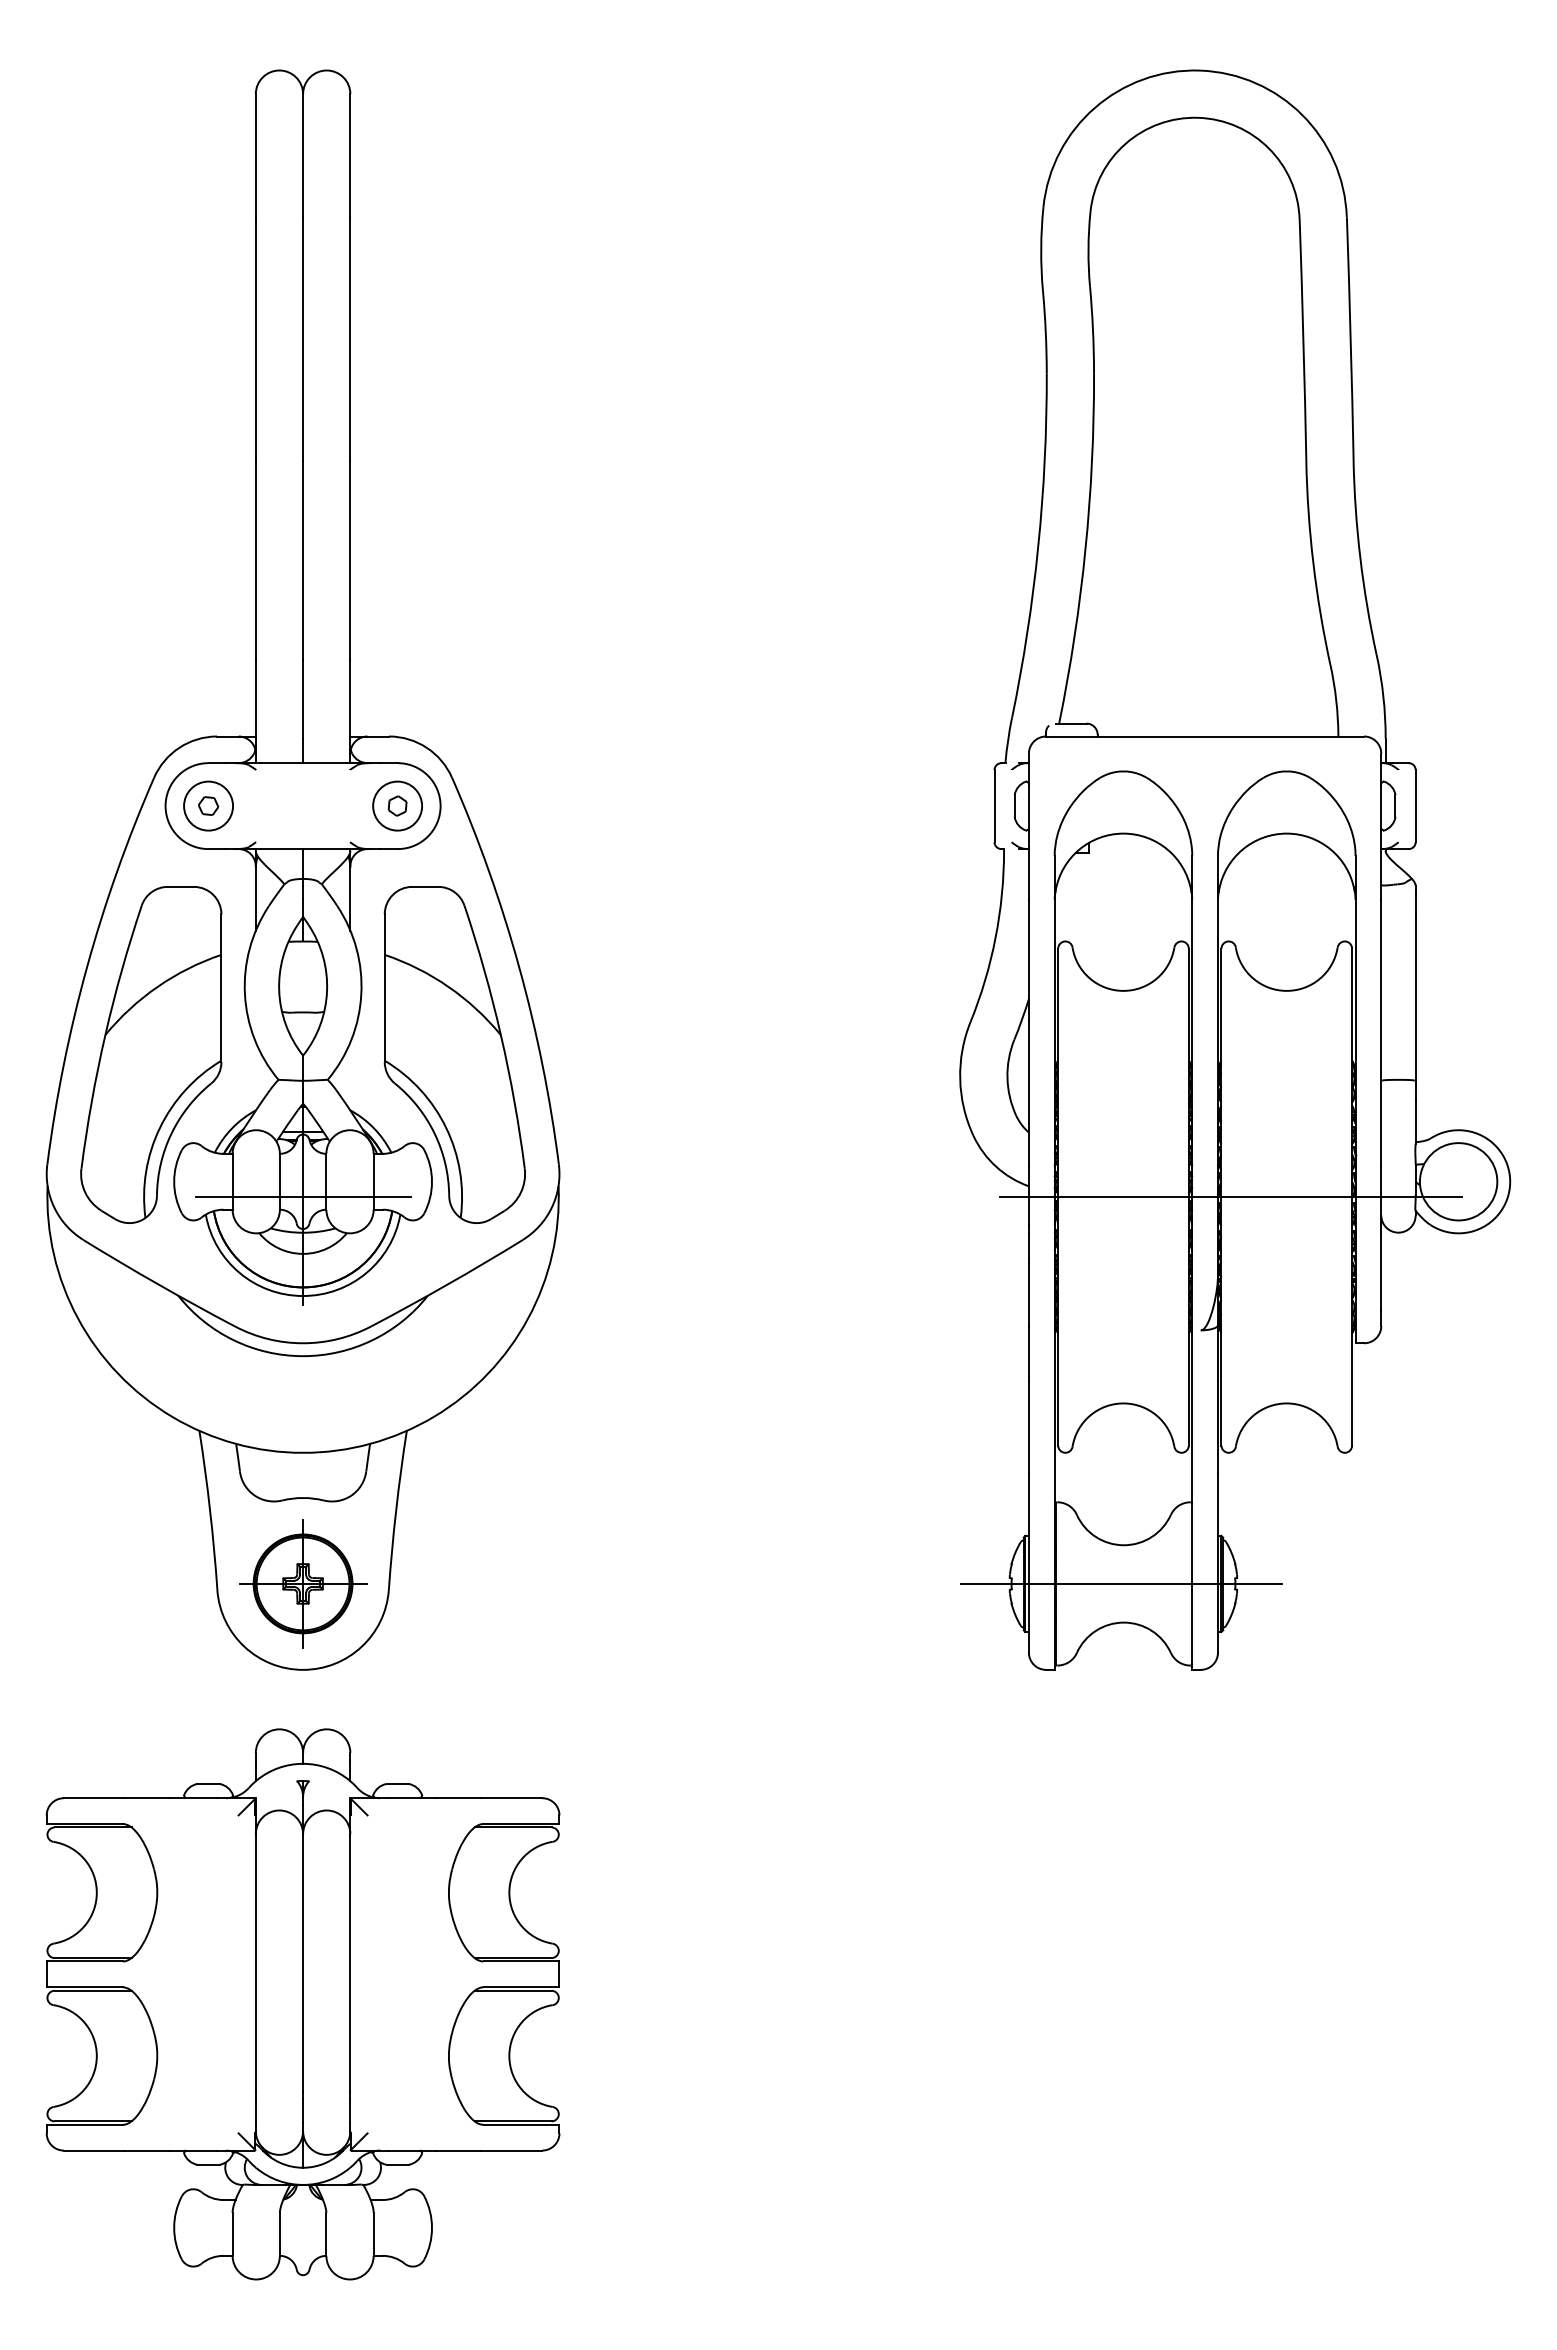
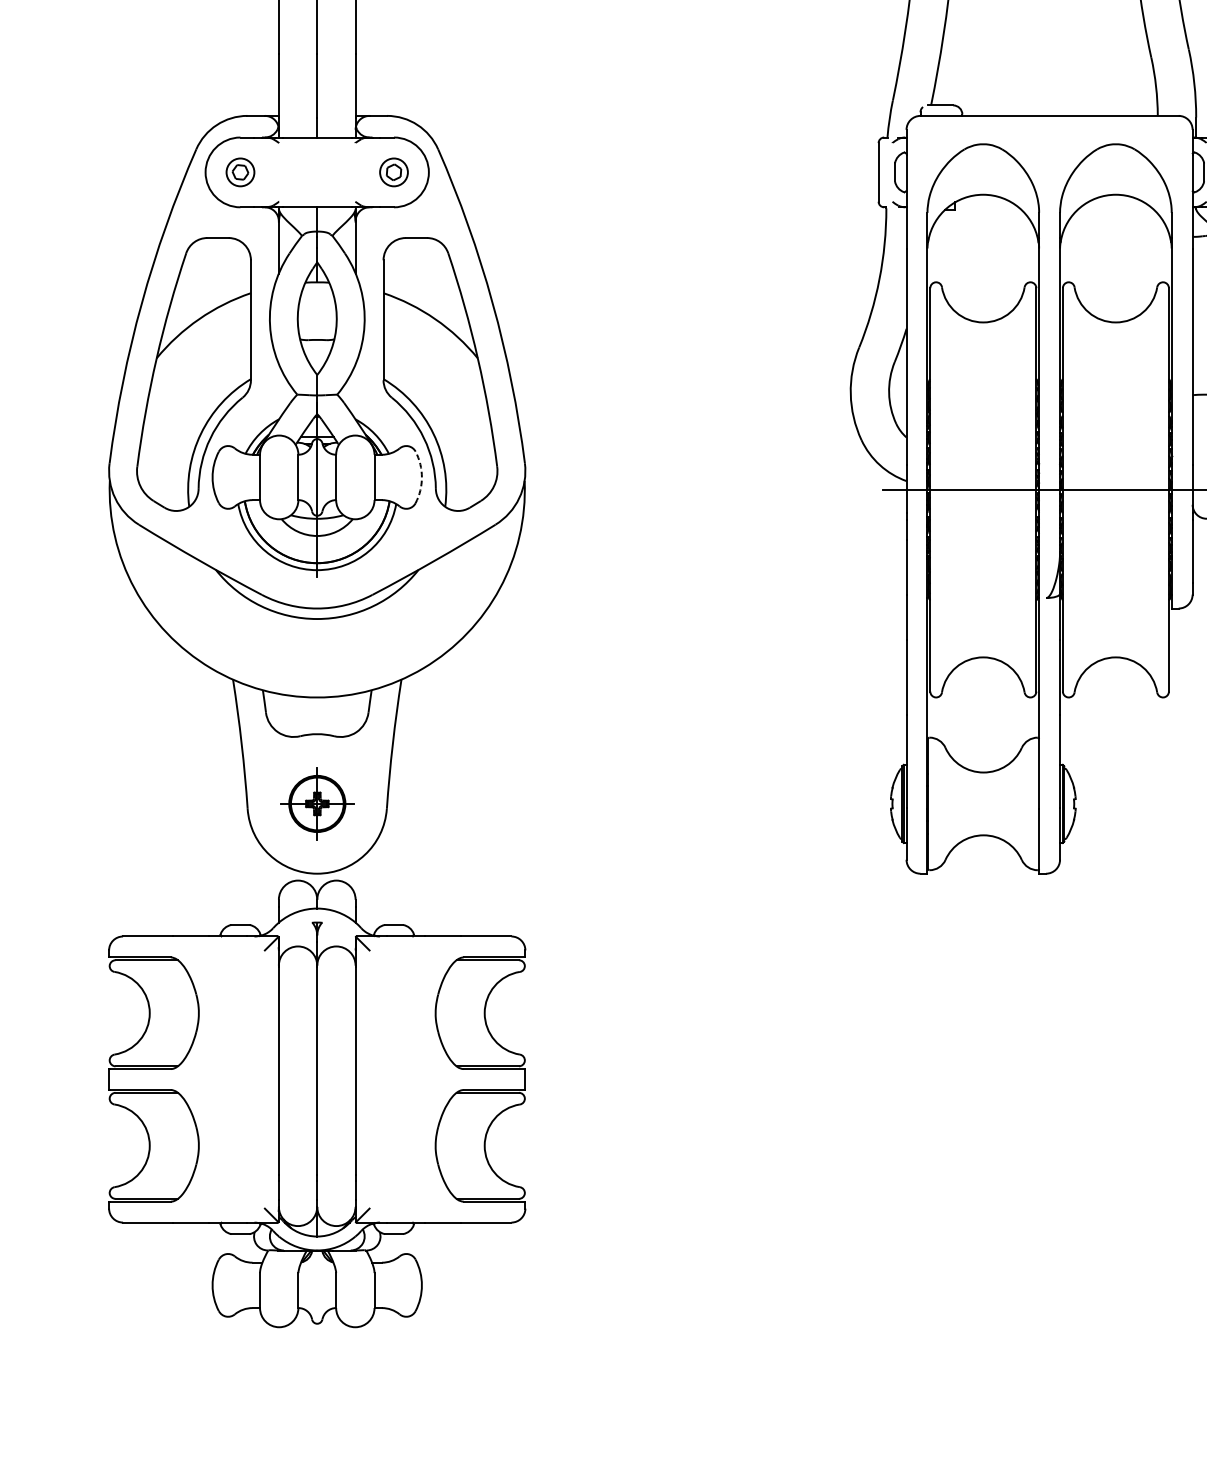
circle: (208, 805) -> (240, 171), size x0.7
circle: (397, 805) -> (393, 171), size x0.7
arc: (432, 1181) -> (422, 477), solid -> dashed
line: (302, 1197) -> (316, 490), removed
part: (303, 1583) -> (317, 803), size x0.7
line: (1120, 1583) -> (980, 803), removed
part: (302, 2004) -> (316, 1103), moved

